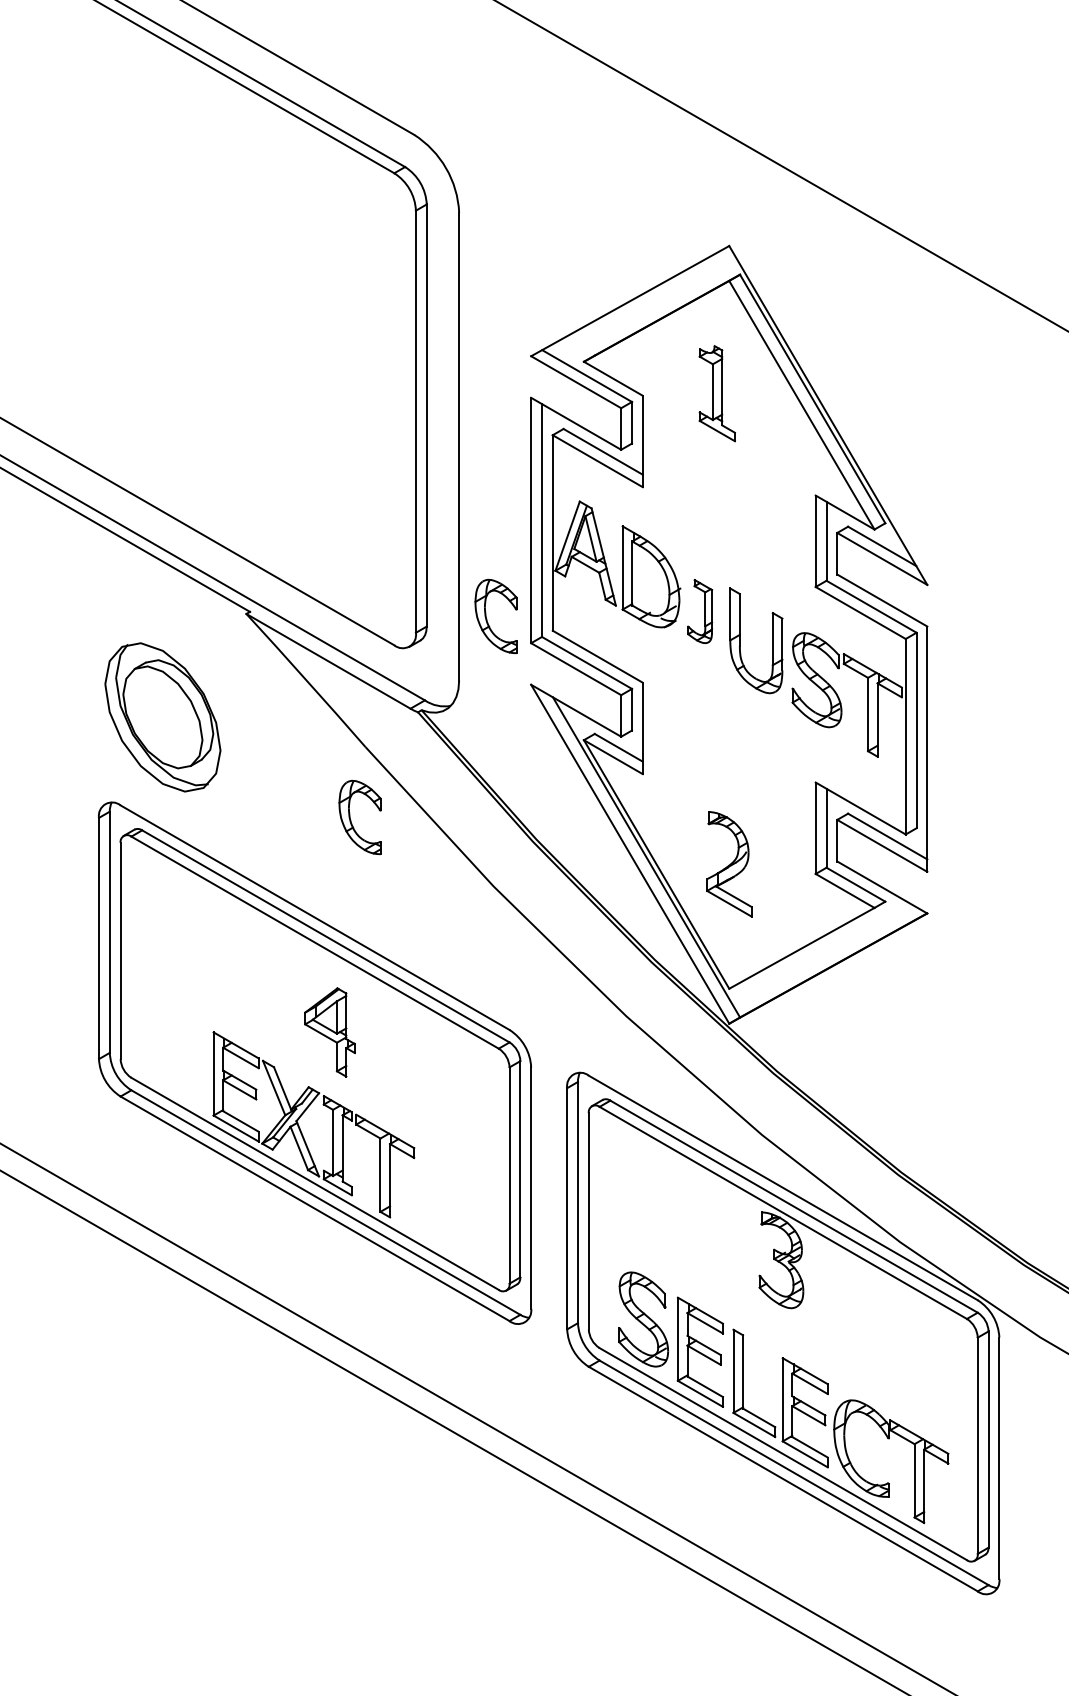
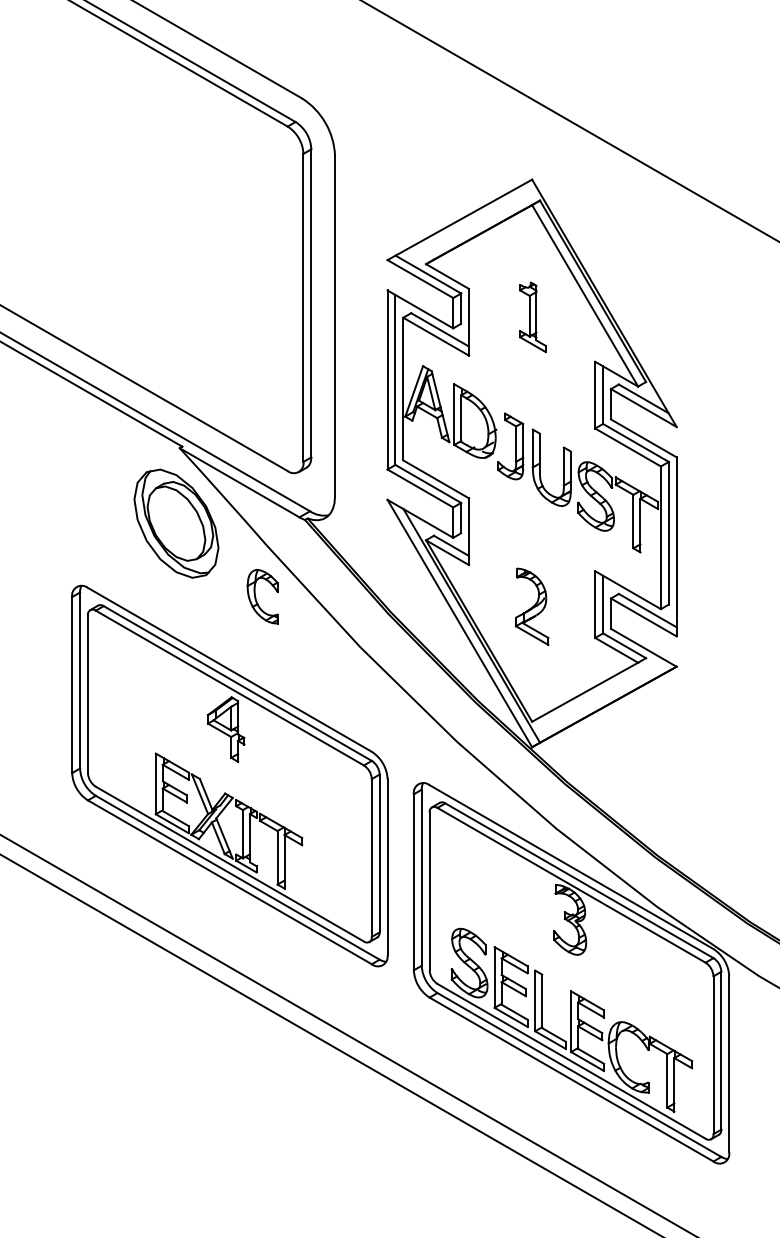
part: (716, 393) -> (532, 317), moved
part: (700, 611) -> (511, 446), size x1.43
part: (487, 619) -> (355, 452), removed
part: (162, 717) -> (176, 523), moved
part: (729, 864) -> (532, 606), moved
part: (329, 1032) -> (225, 729), moved

